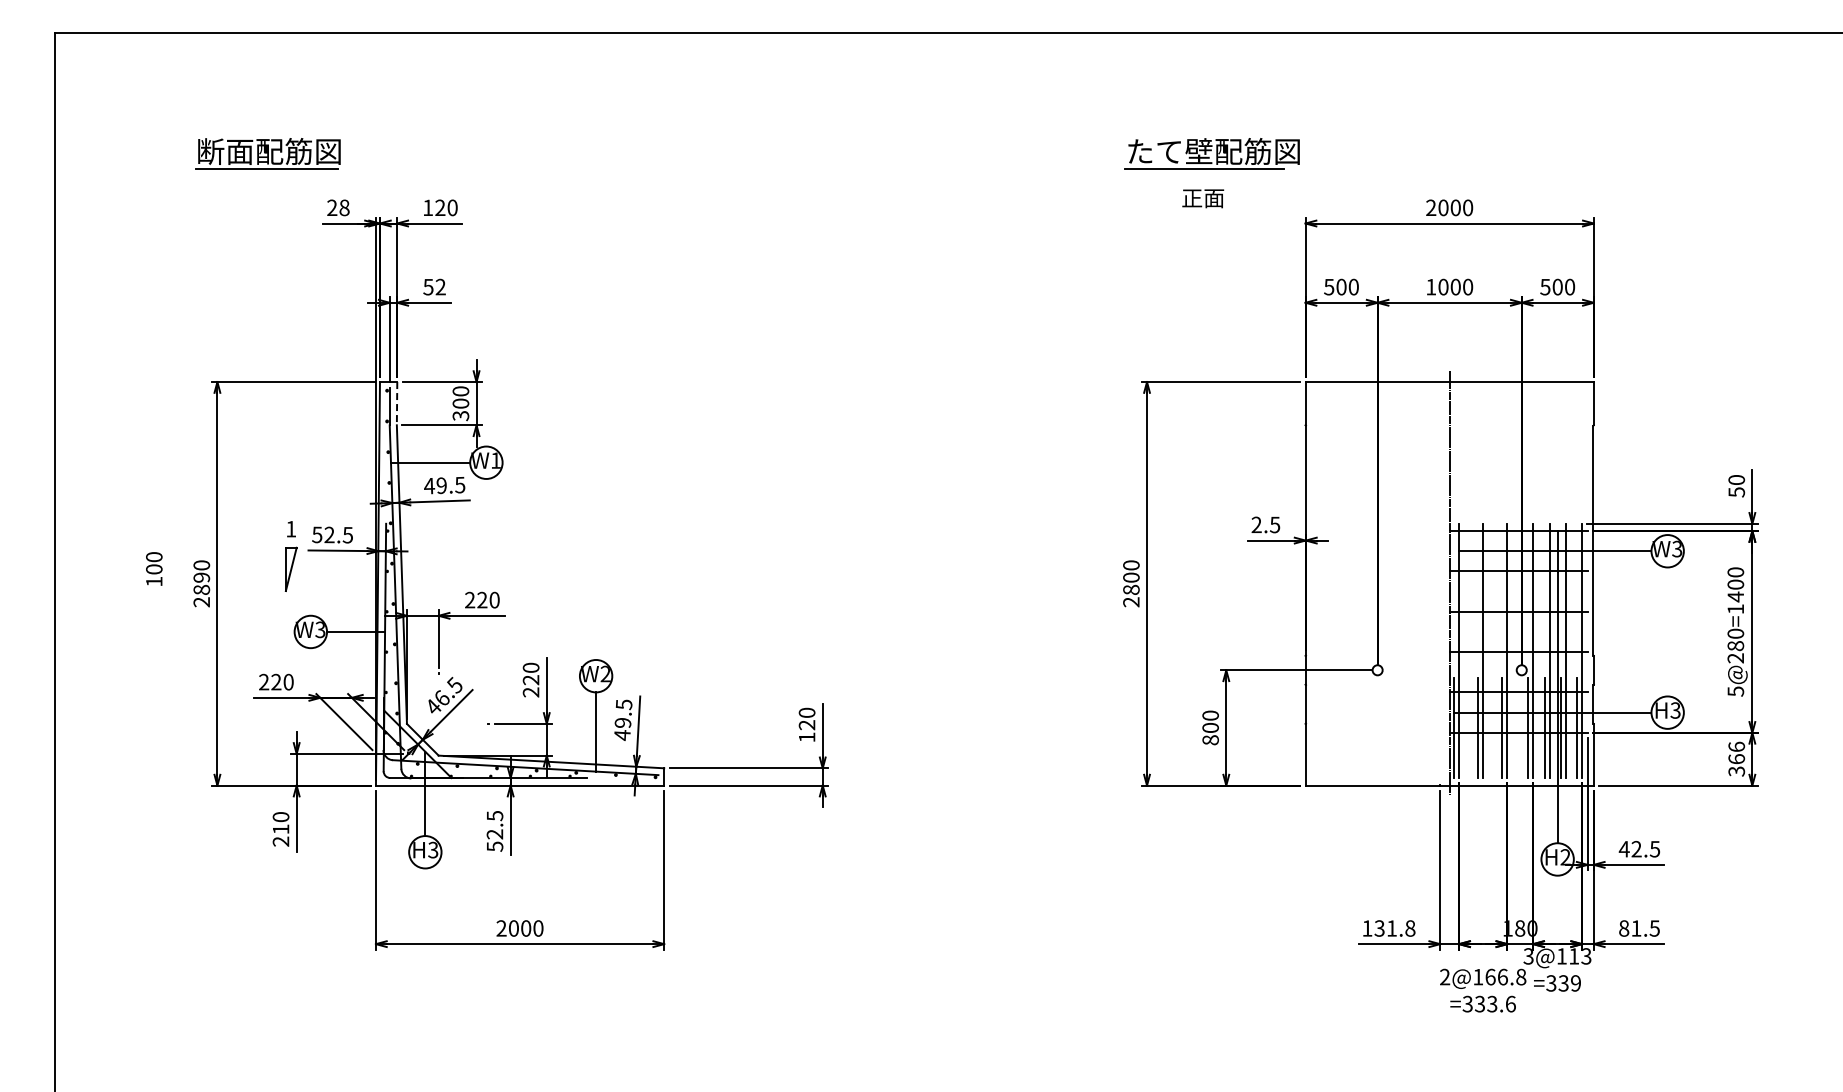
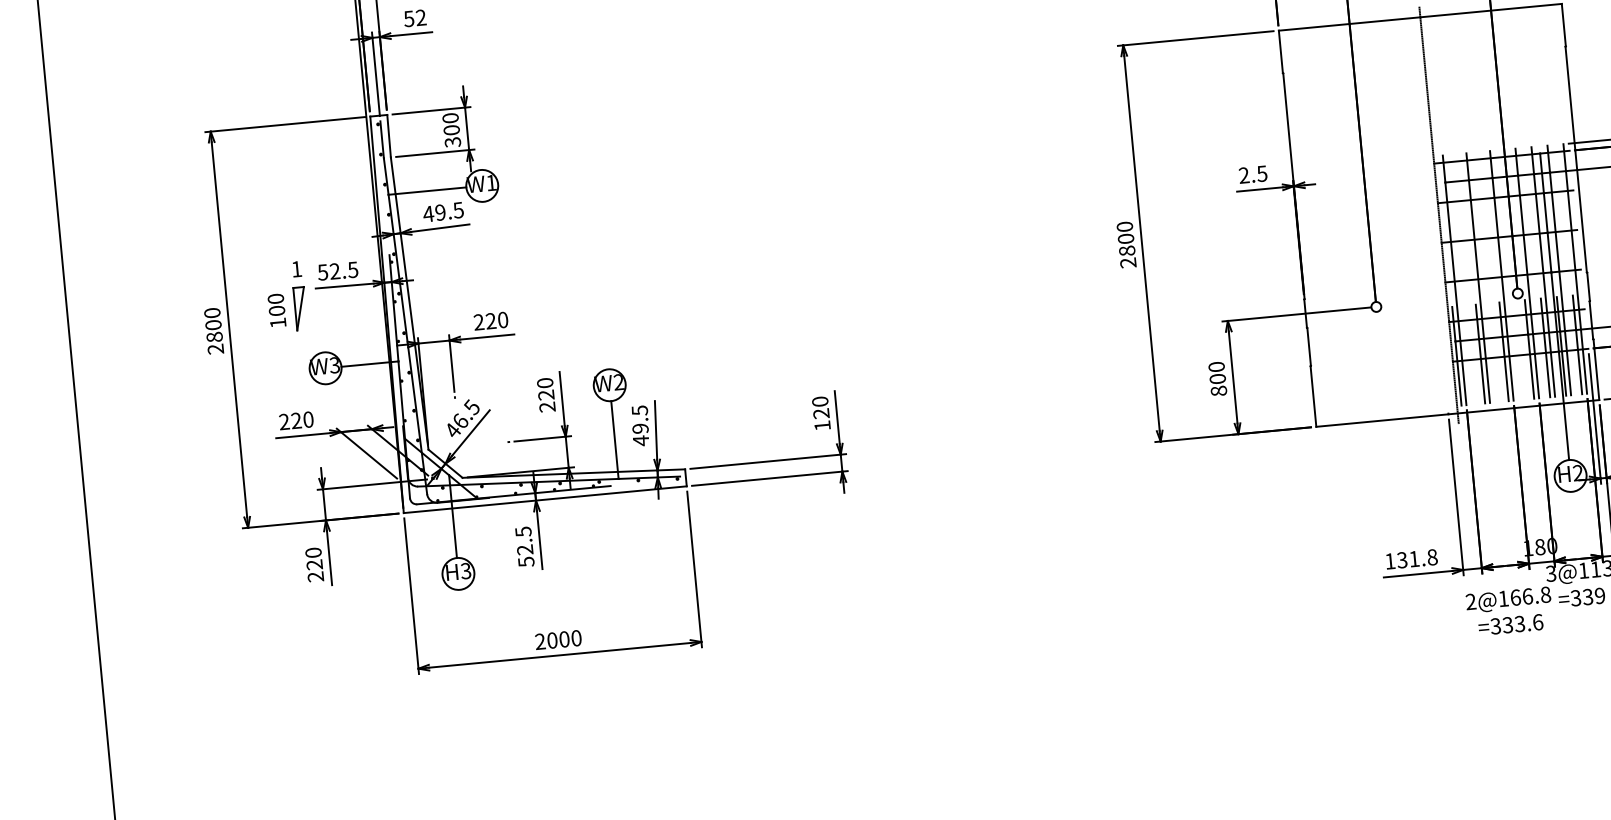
line: (397, 403) -> (389, 136), dashed -> solid
text: (154, 568) -> (277, 310), moved
text: (201, 577) -> (213, 324), 2890 -> 2800
text: (280, 829) -> (314, 565), 210 -> 220

